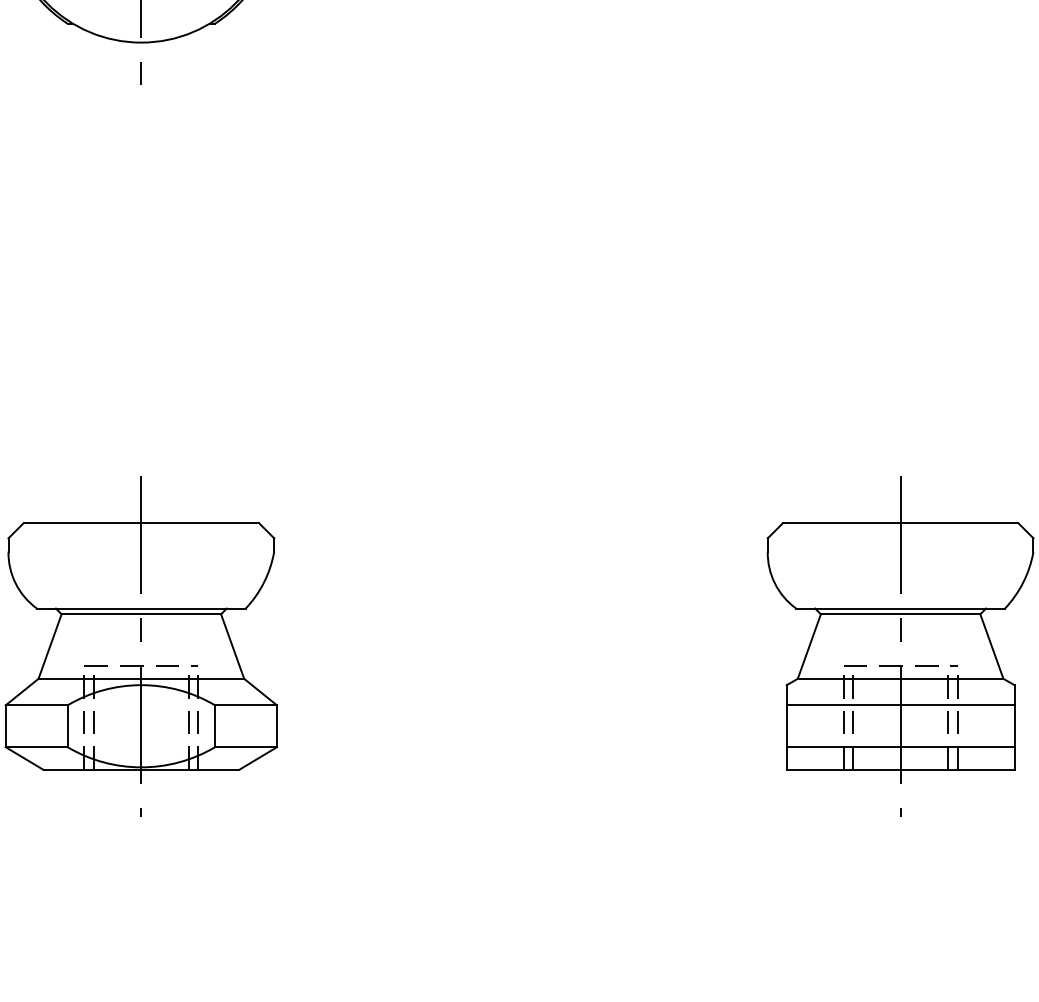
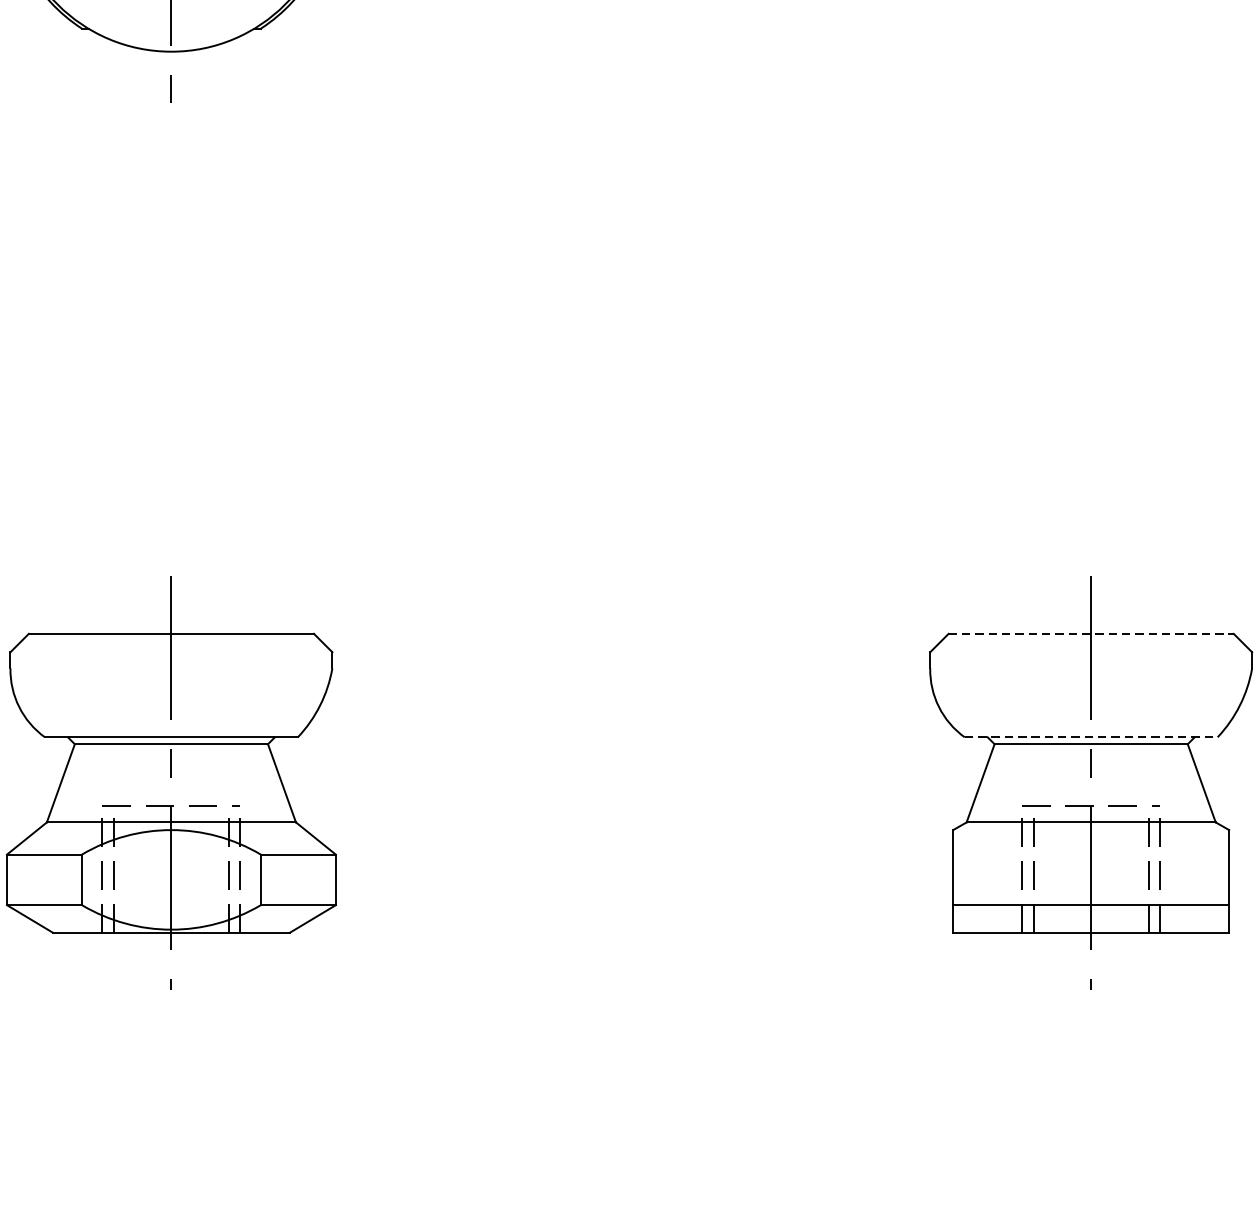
line: (900, 523) -> (1091, 634), solid -> dashed
line: (901, 608) -> (1092, 737), solid -> dashed
line: (900, 705) -> (1091, 854), removed

